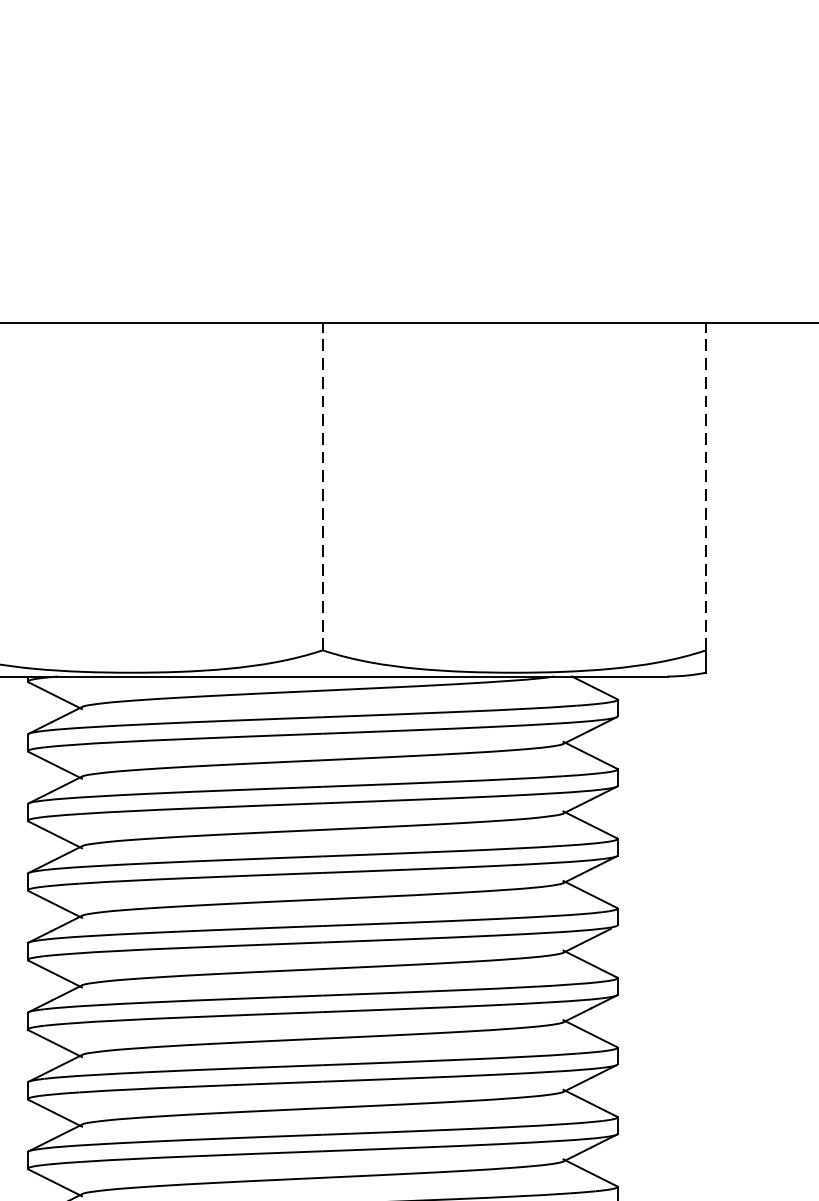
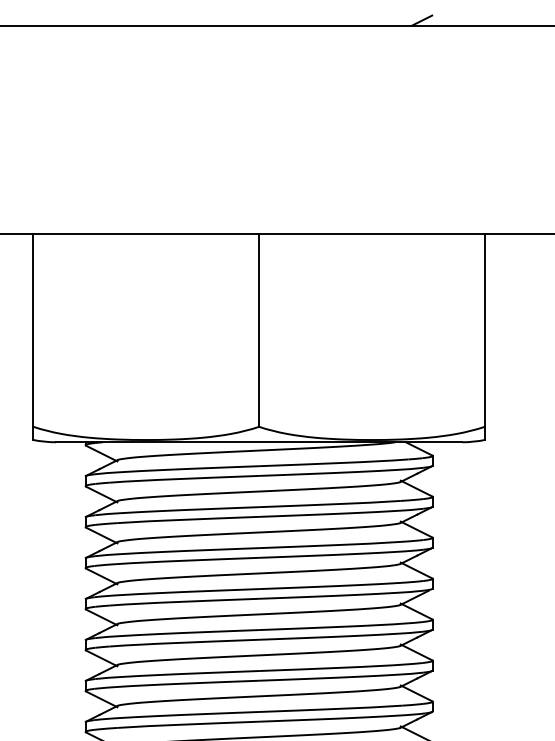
line: (323, 484) -> (259, 329), dashed -> solid
line: (705, 484) -> (484, 329), dashed -> solid

